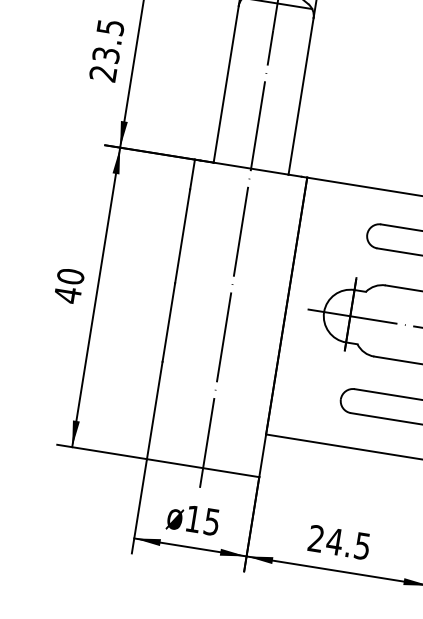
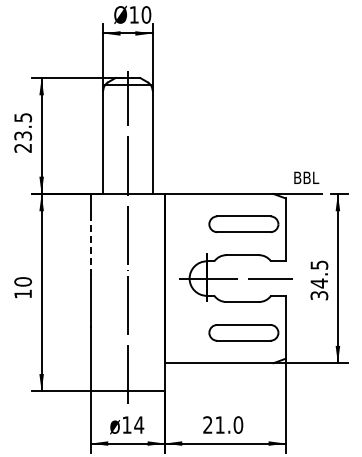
line: (182, 236) -> (90, 244), solid -> dashed
text: (66, 295) -> (22, 294), 40 -> 10
text: (212, 521) -> (139, 424), 15 -> 14
text: (349, 543) -> (229, 424), 24.5 -> 21.0

